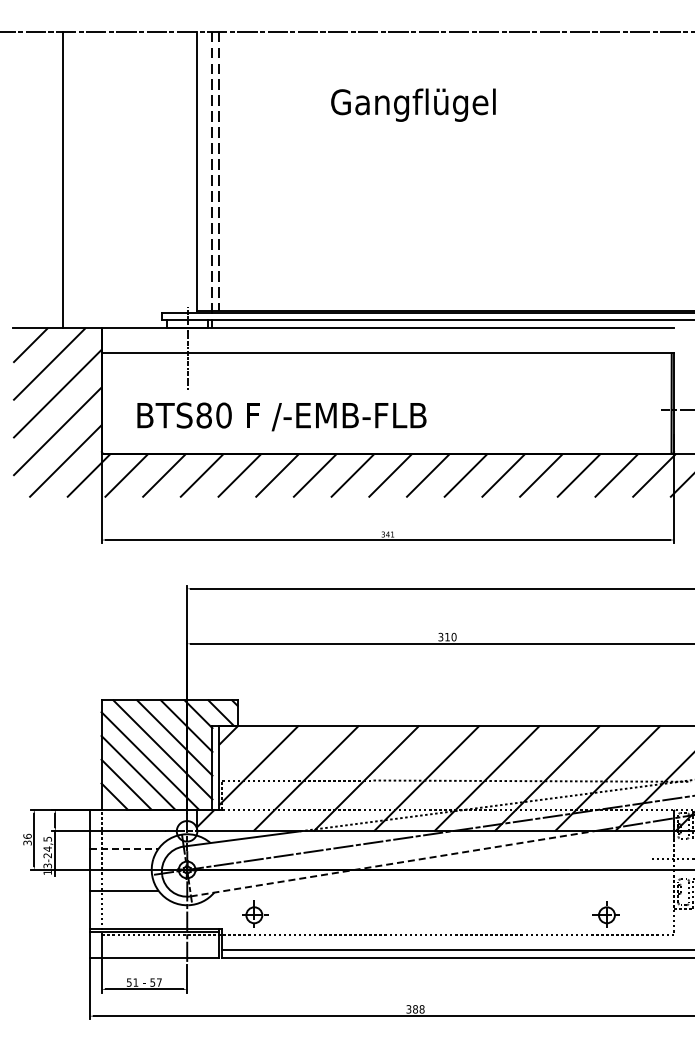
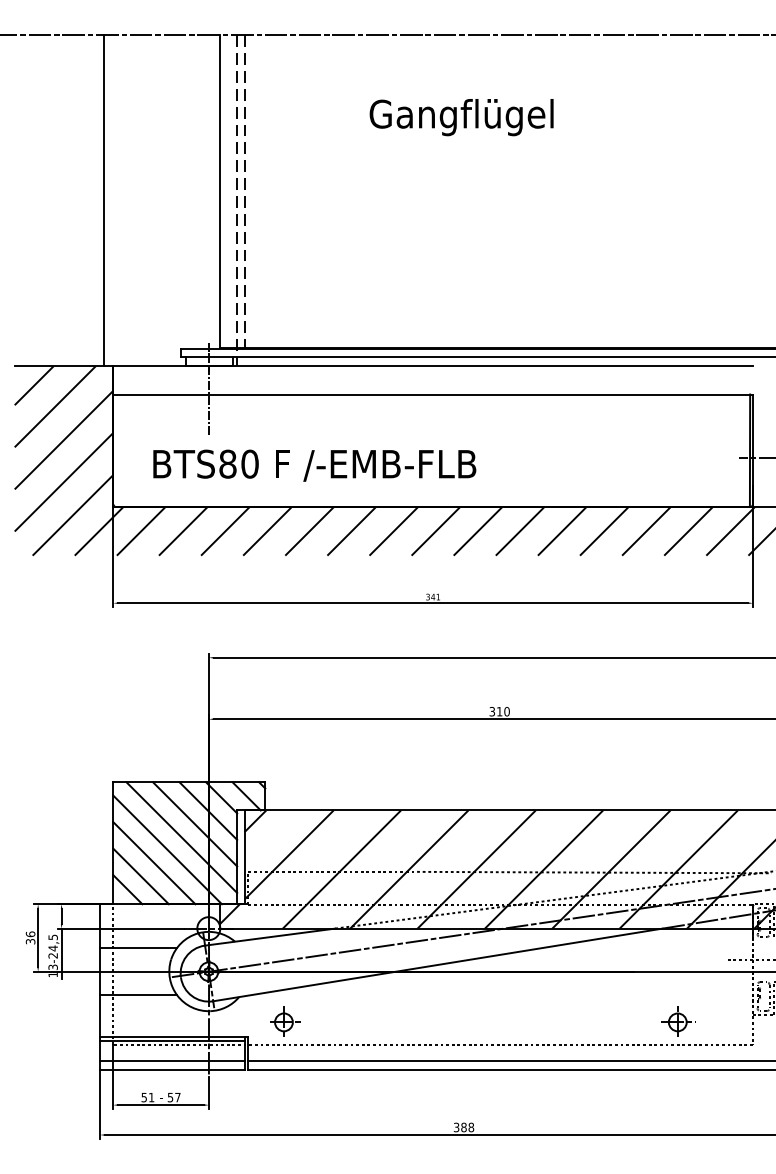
line: (63, 179) -> (104, 200), moved
line: (124, 848) -> (138, 947), dashed -> solid
line: (391, 863) -> (437, 964), dashed -> solid
line: (154, 949) -> (172, 1060), added

